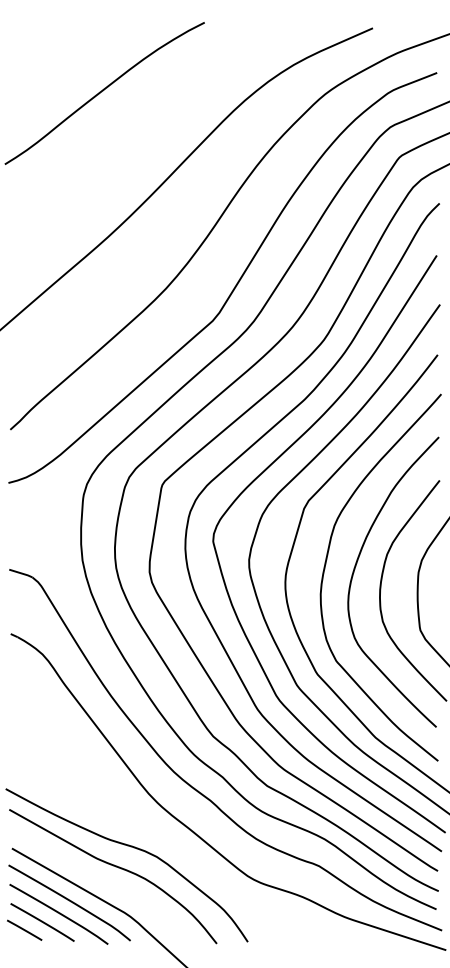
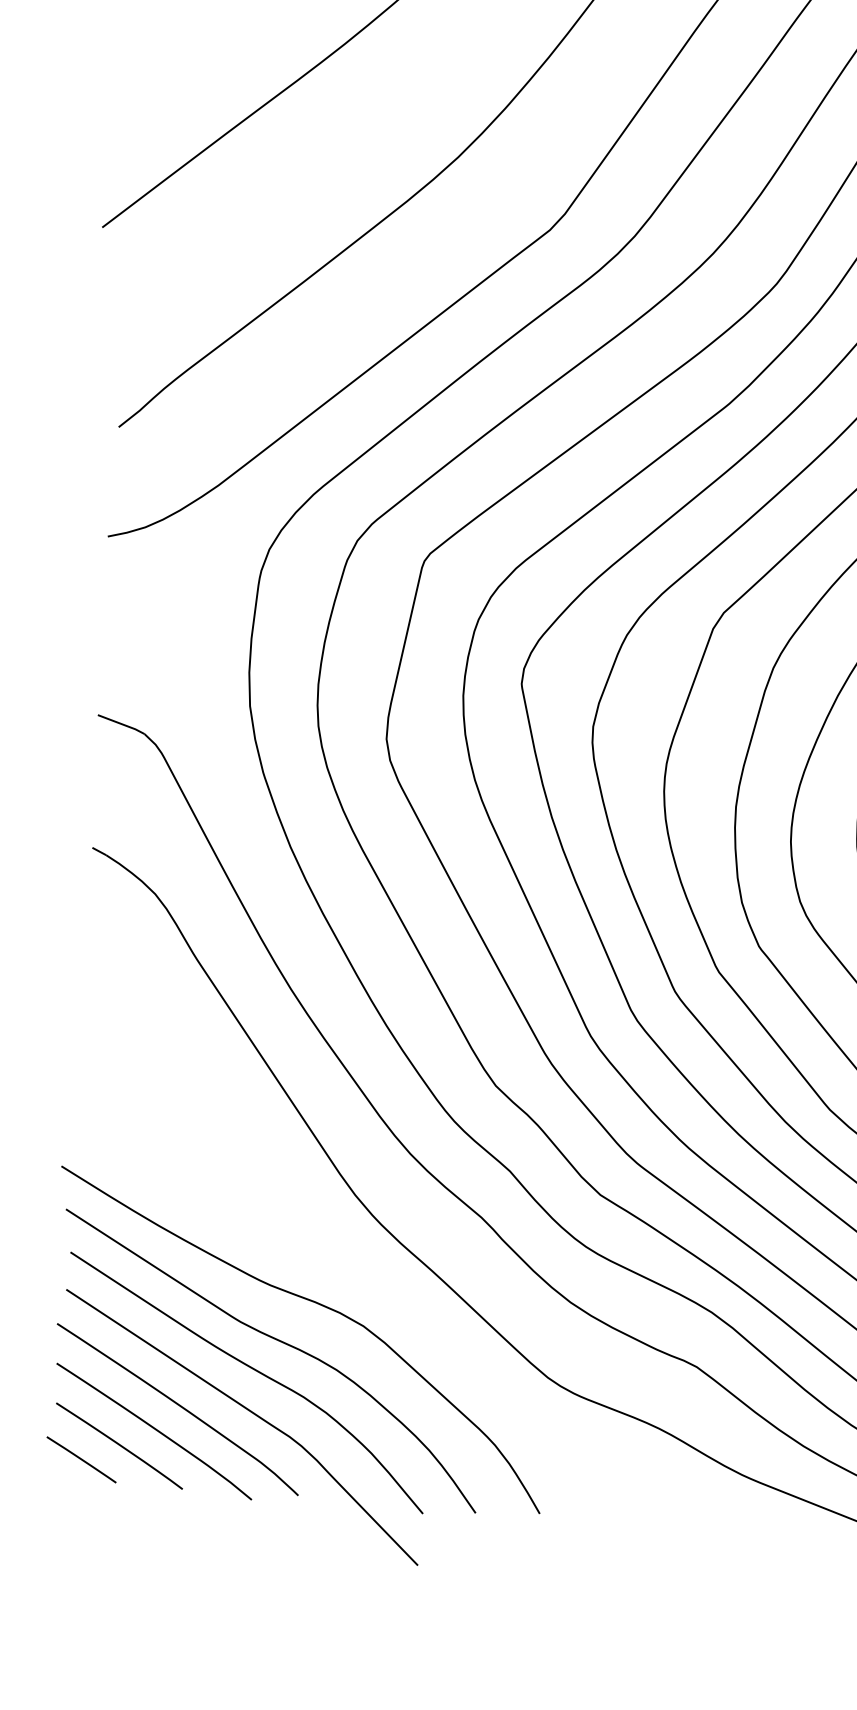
curve: (103, 881) -> (250, 1369), added

